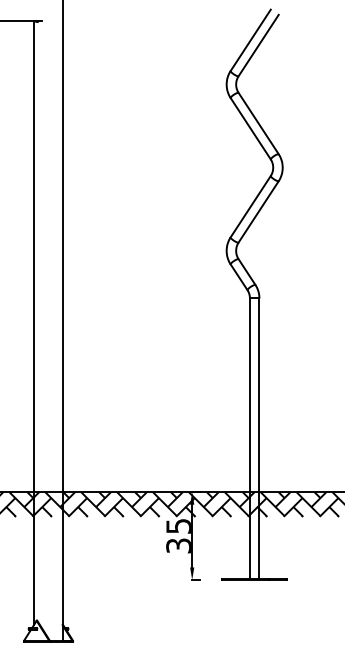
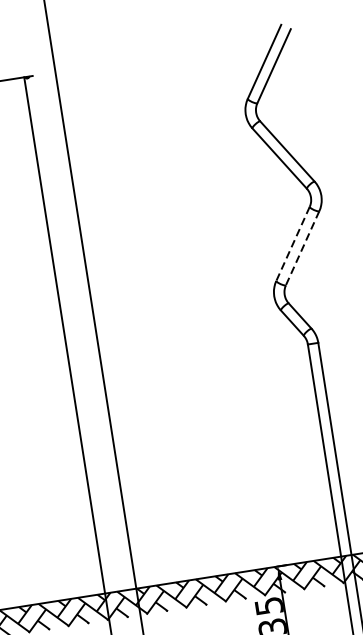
line: (250, 206) -> (292, 243), solid -> dashed
line: (258, 211) -> (302, 247), solid -> dashed

